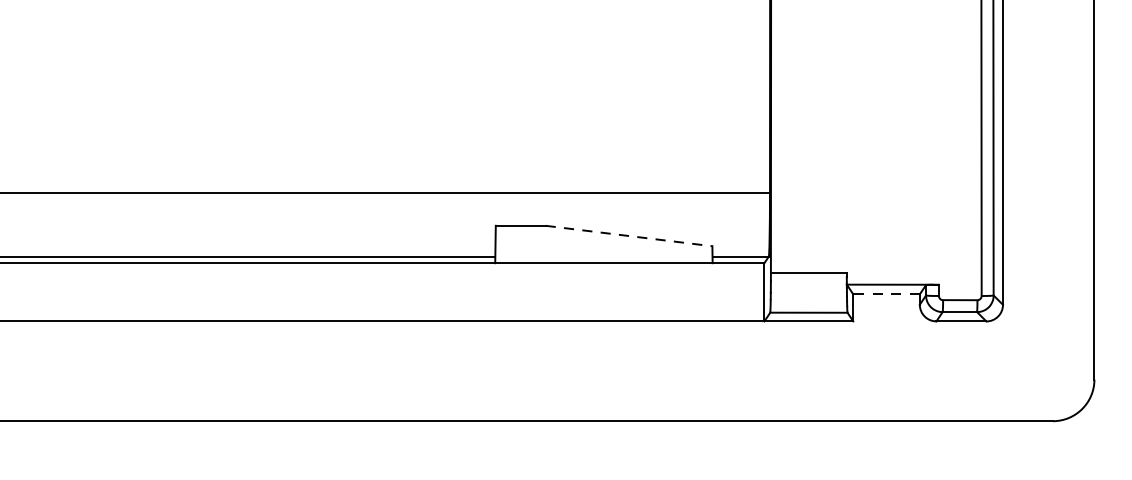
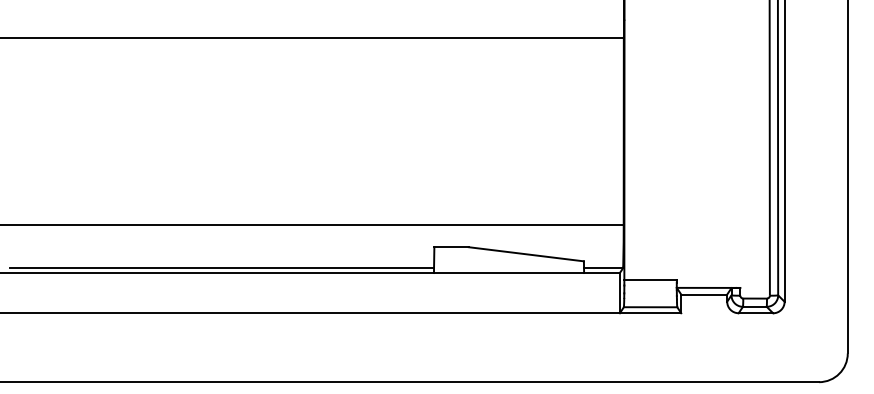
line: (629, 236) -> (526, 254), dashed -> solid
line: (886, 294) -> (704, 294), dashed -> solid

